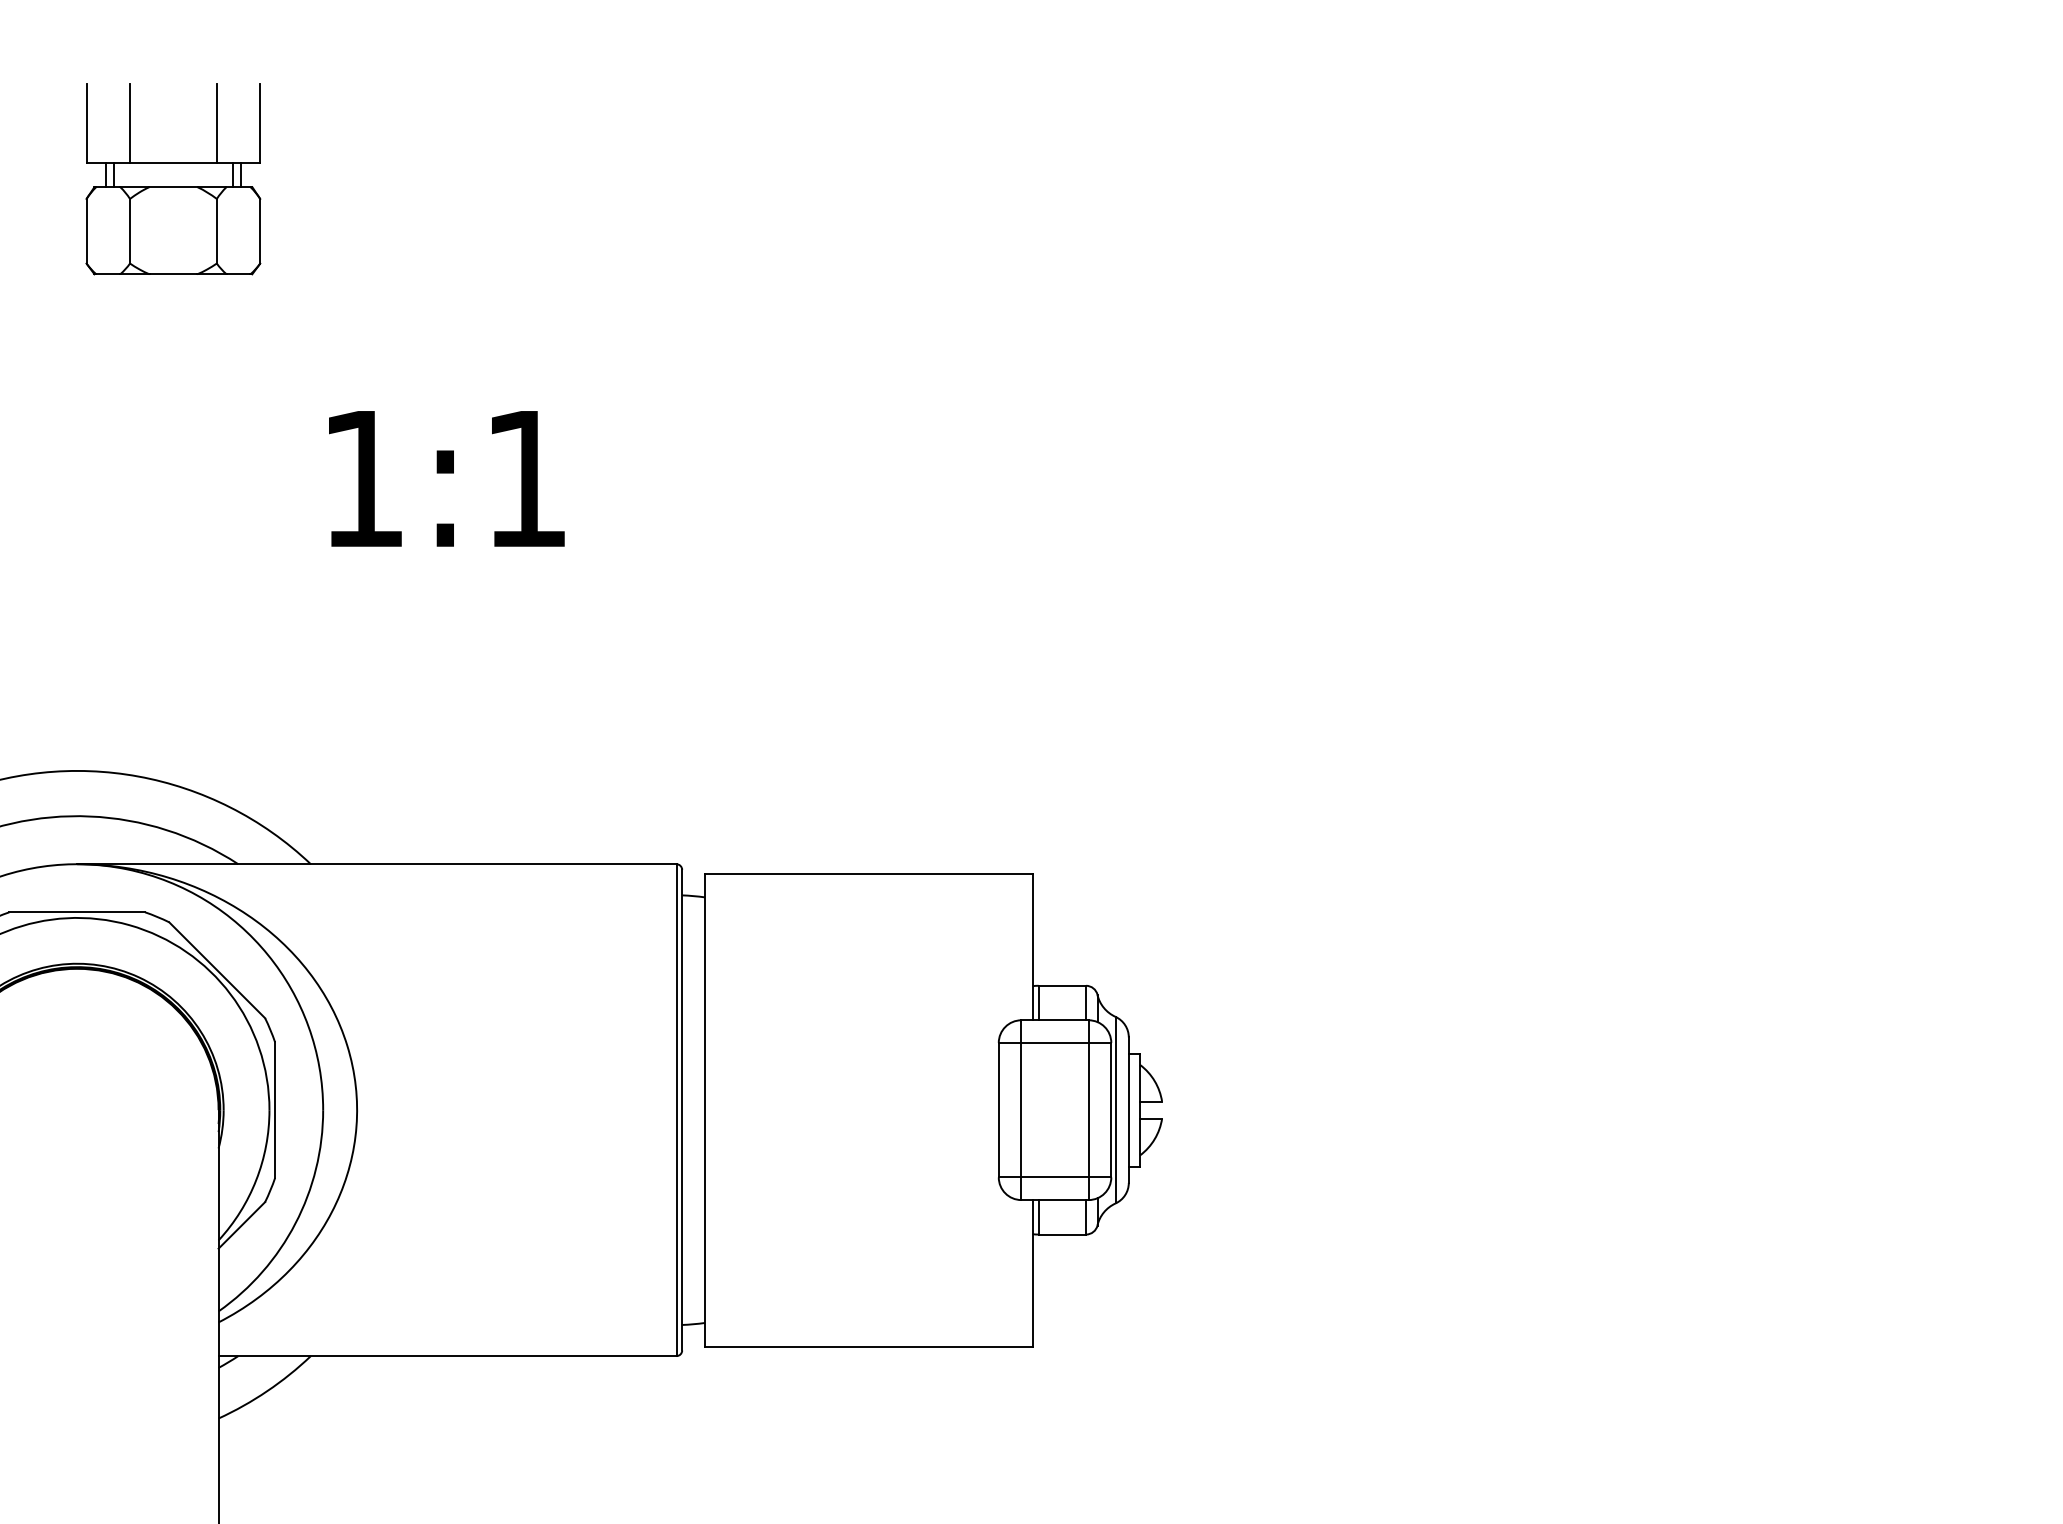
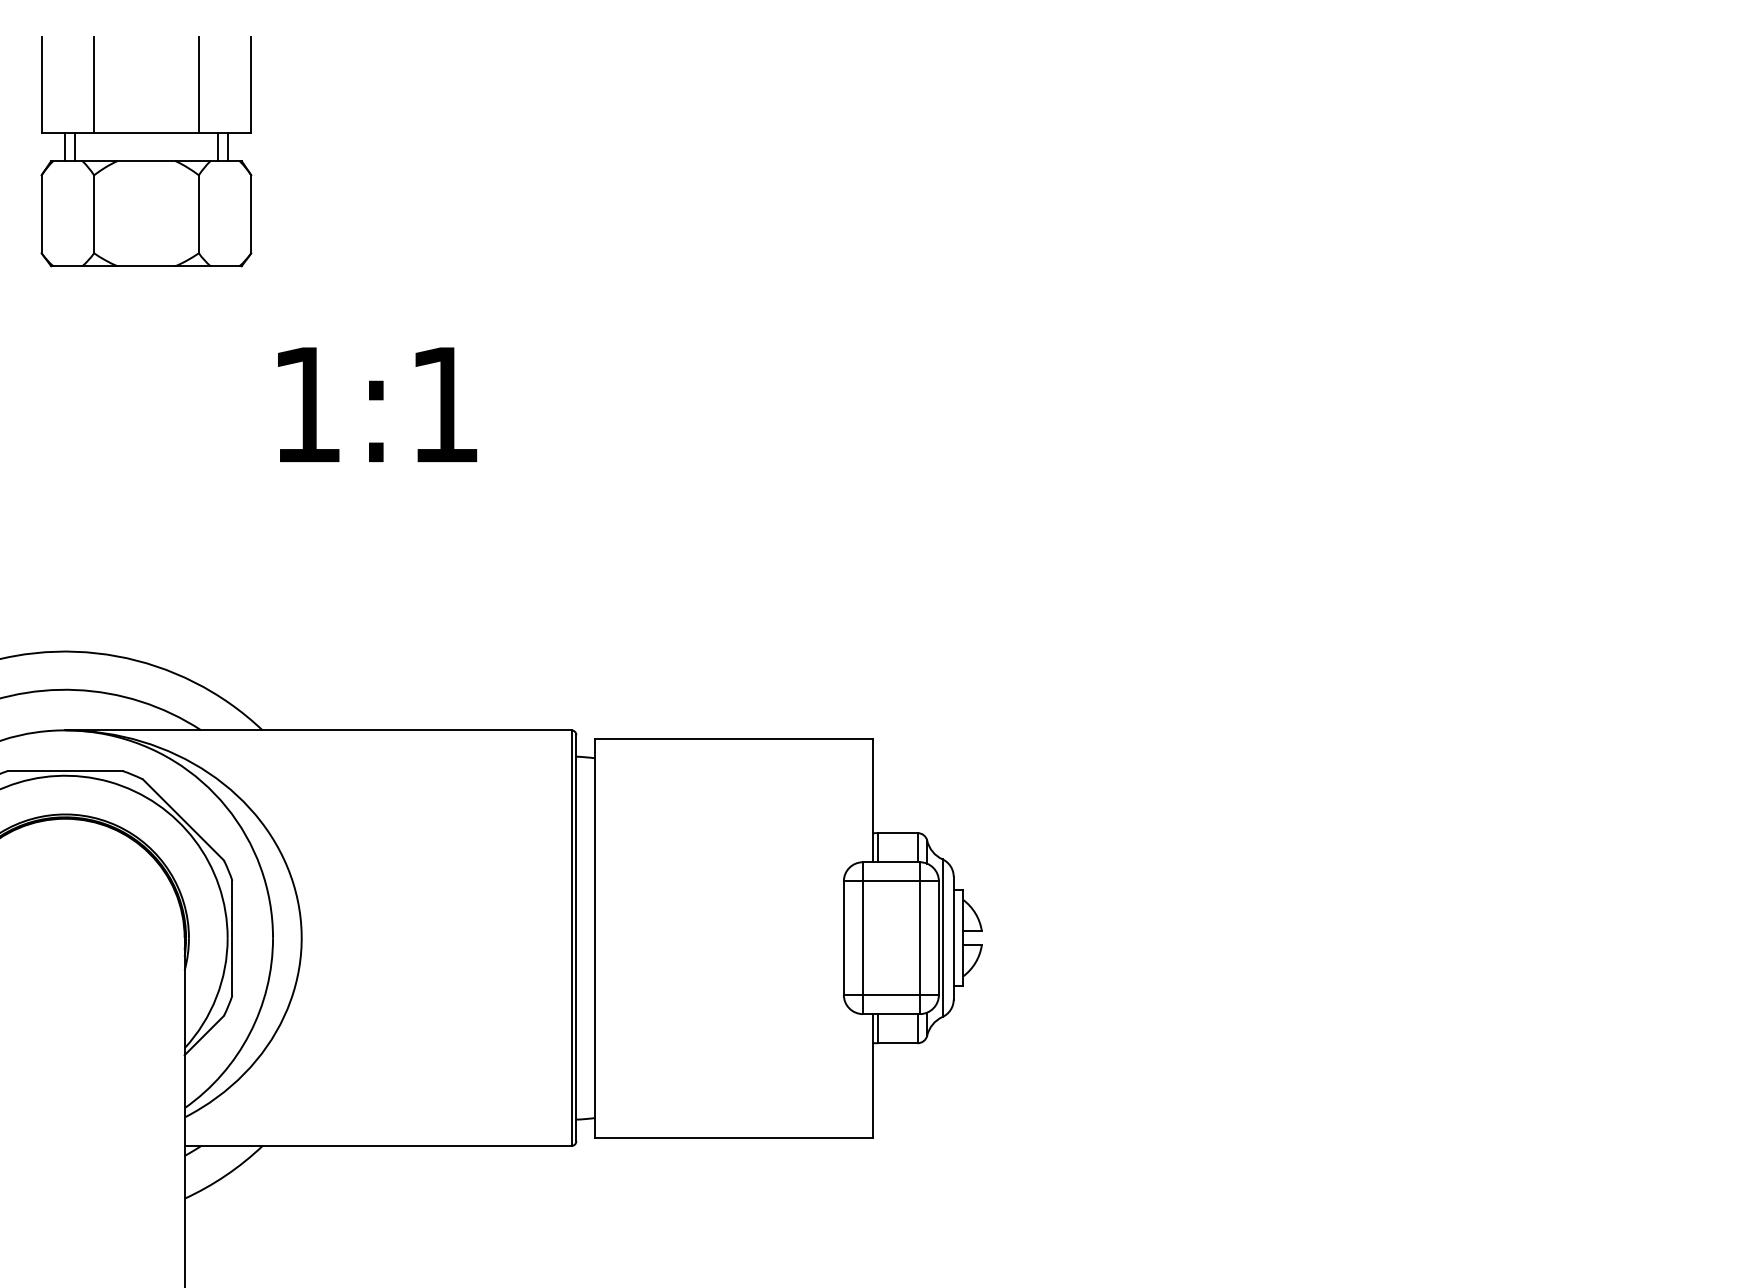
part: (173, 179) -> (146, 151), size x1.43

